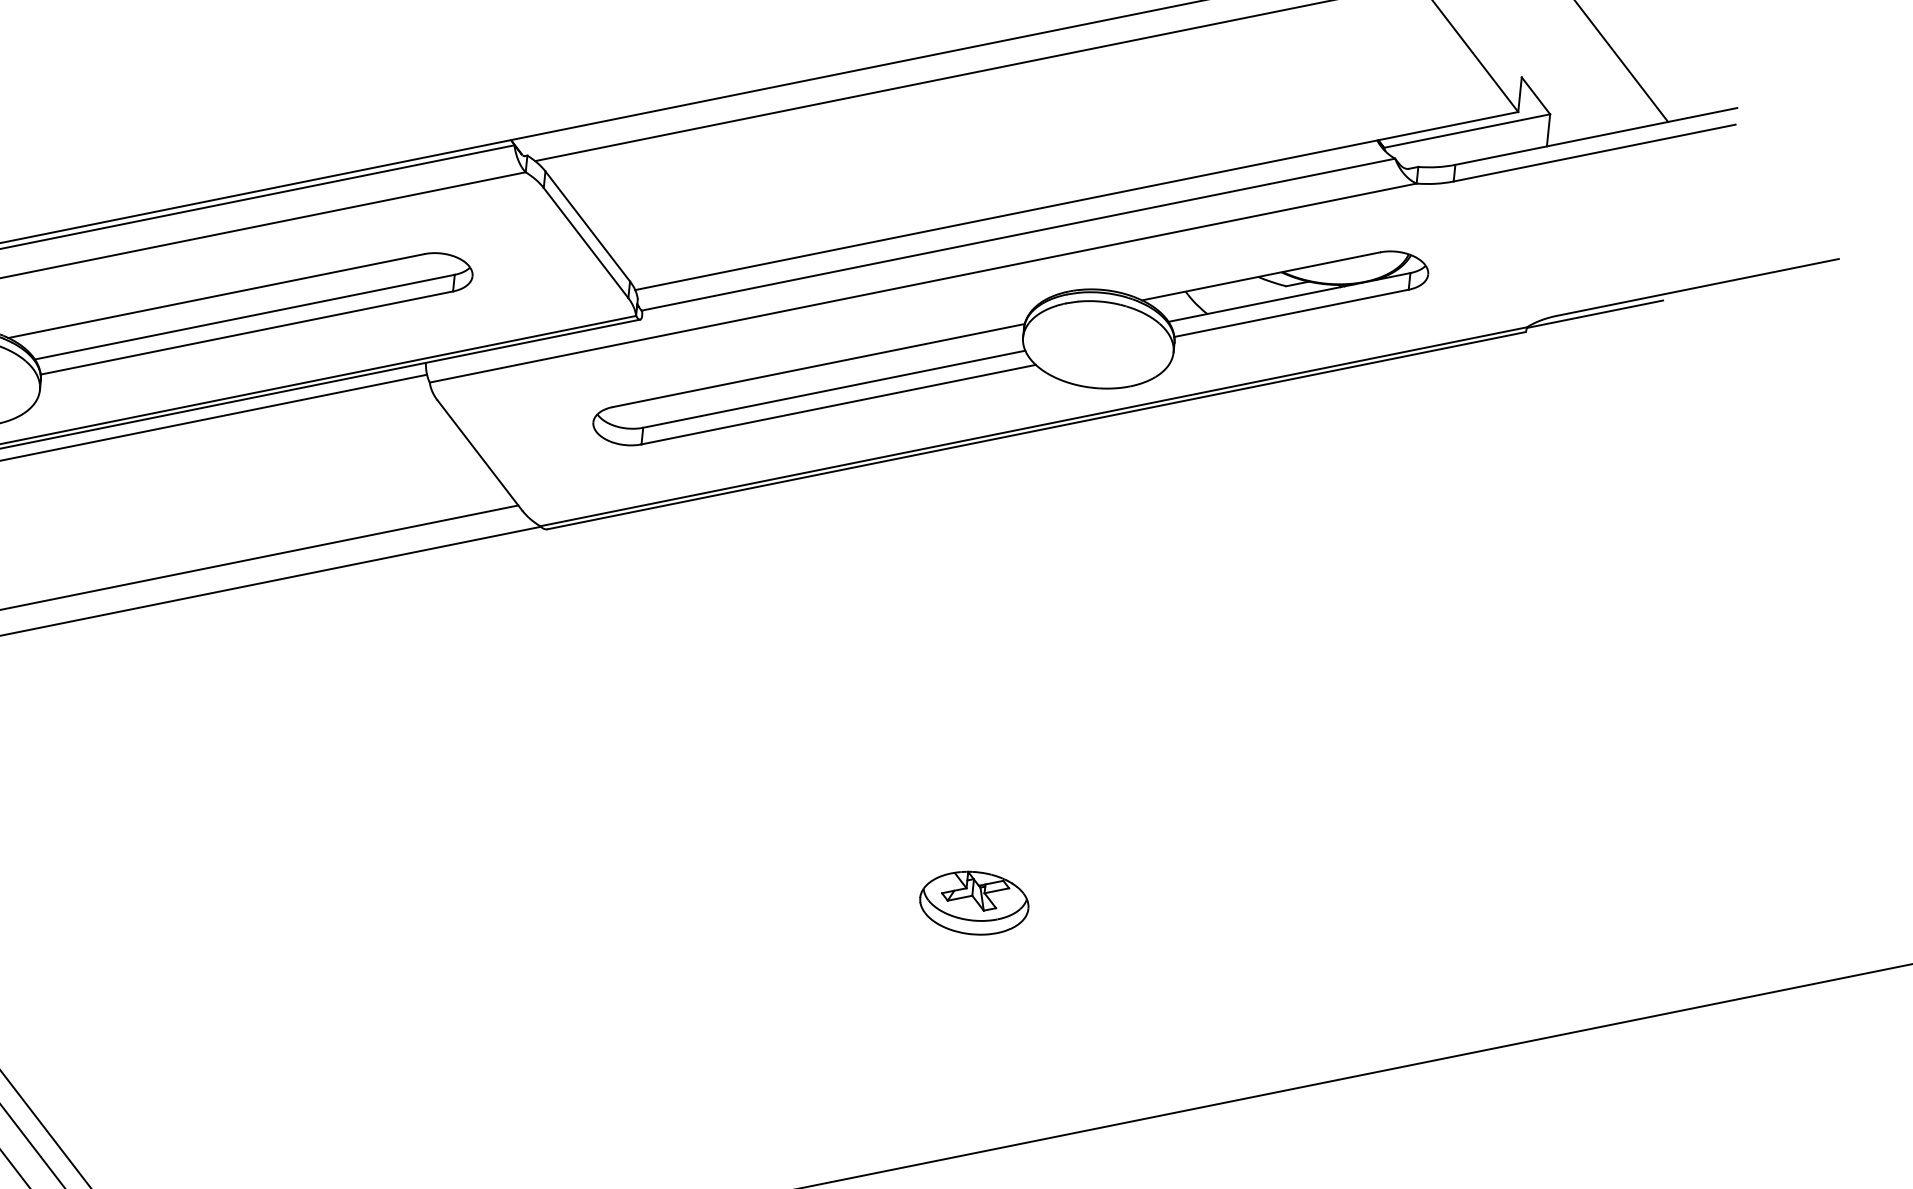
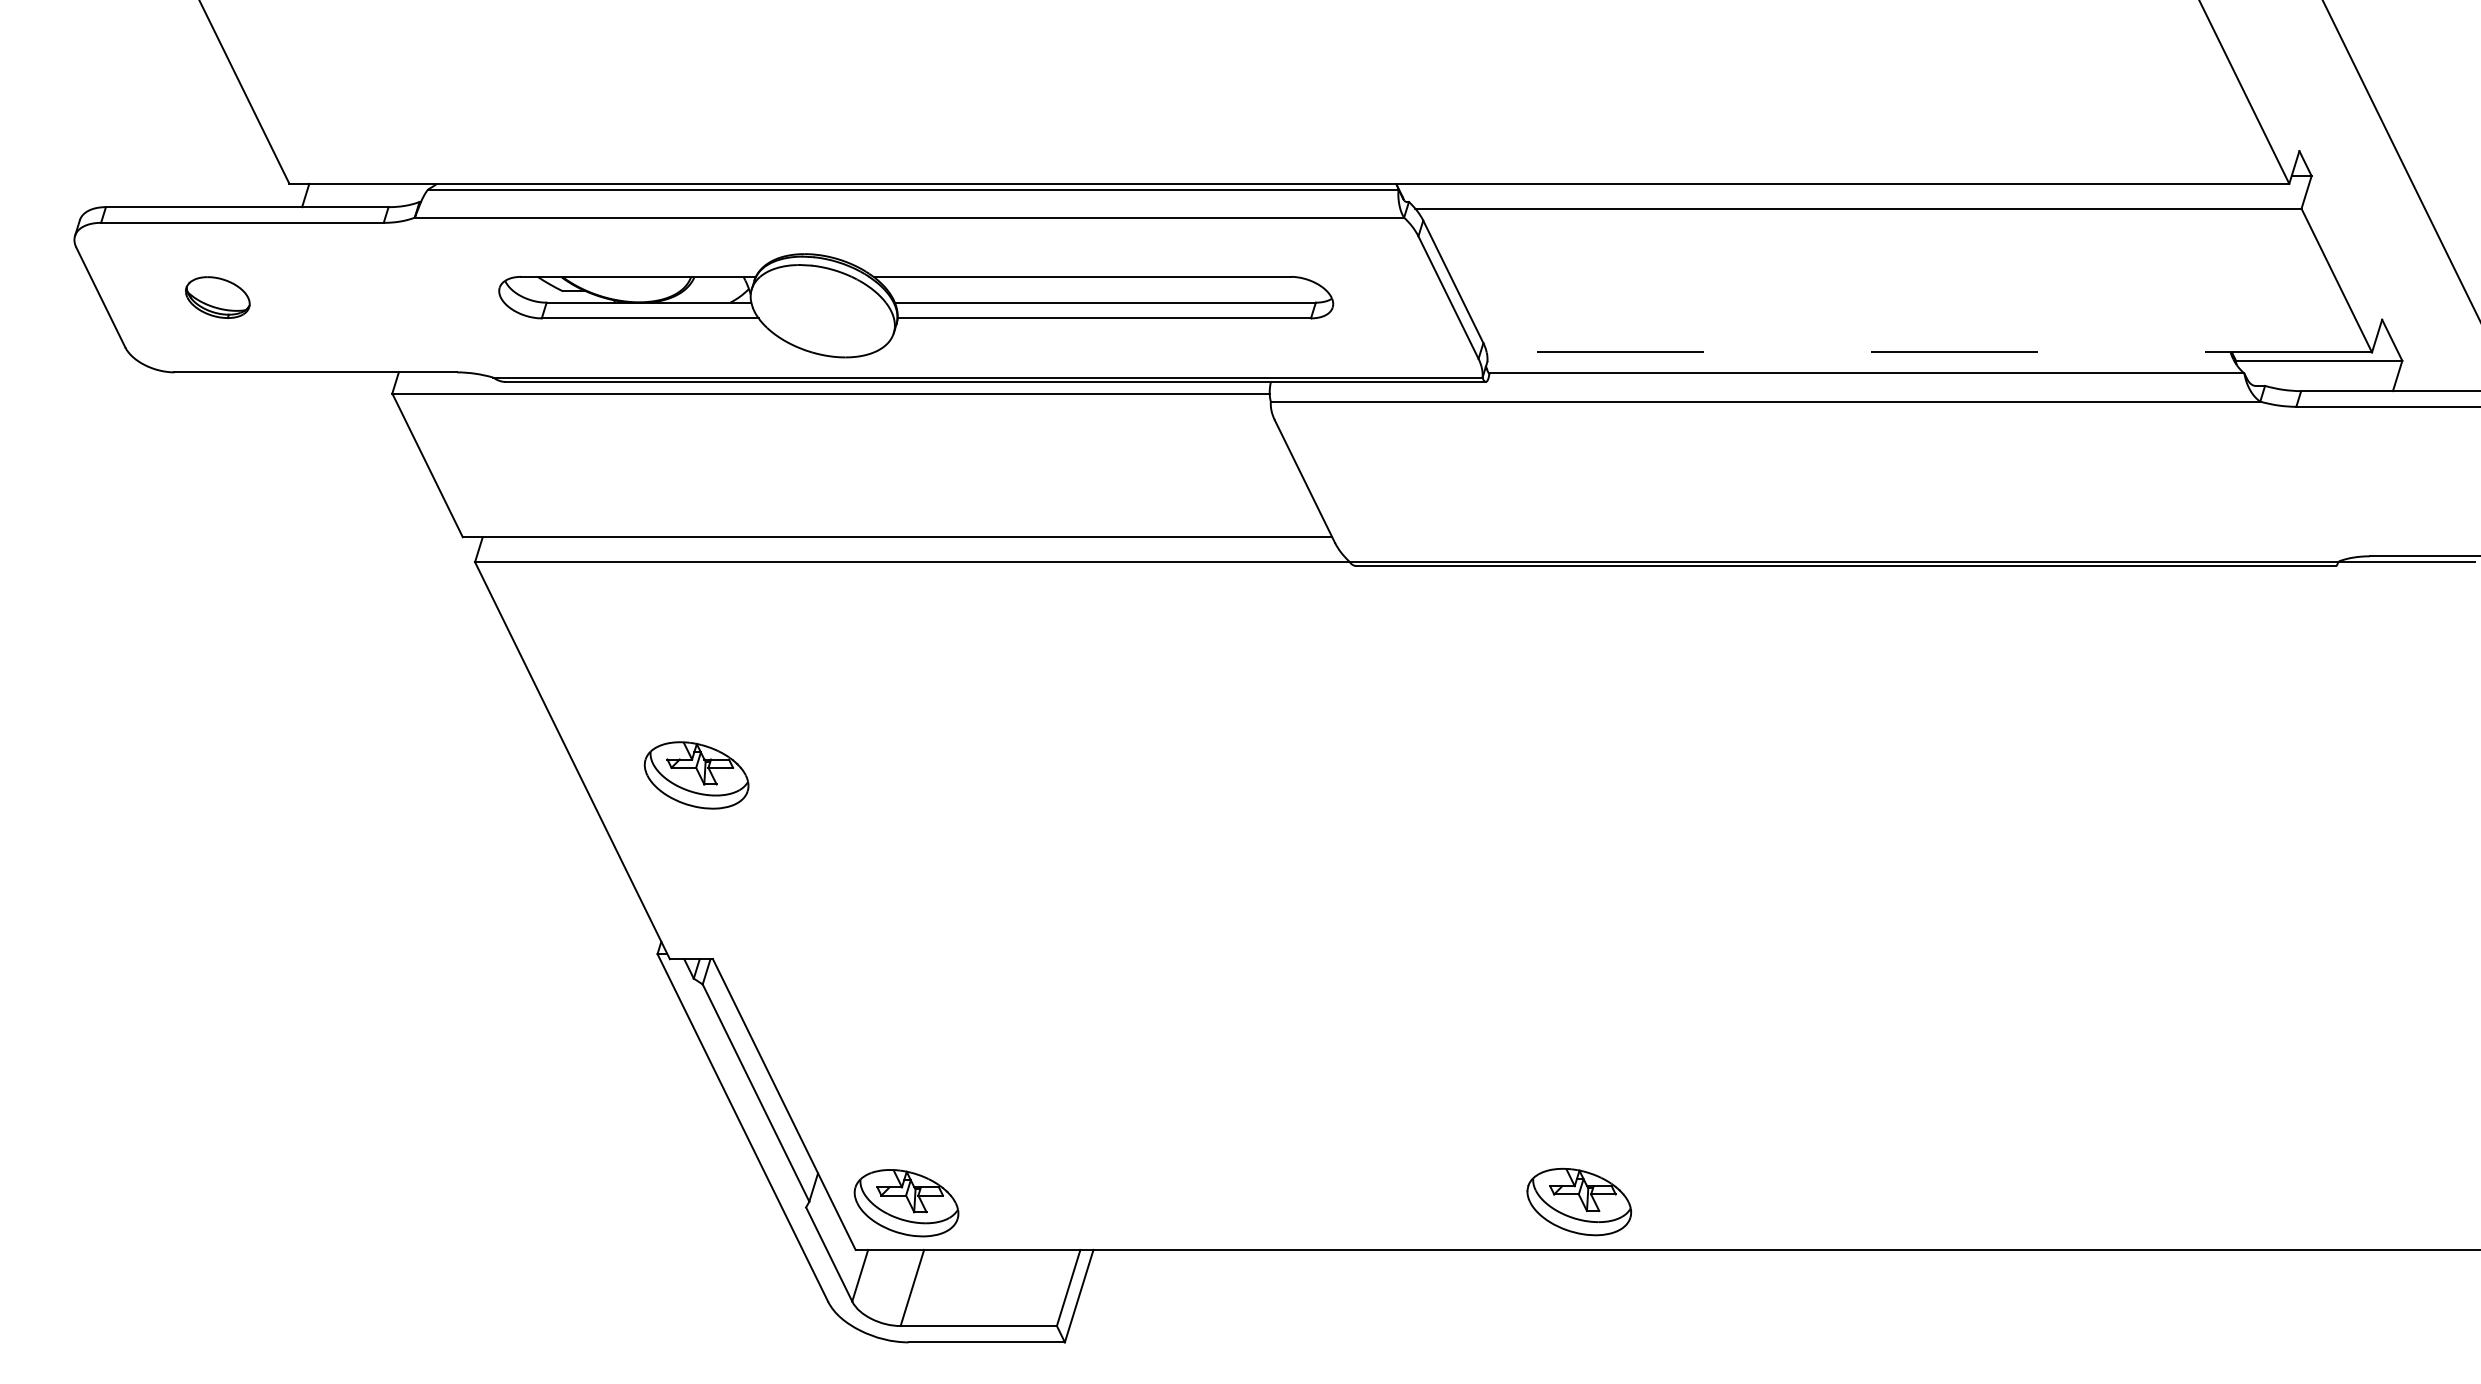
line: (1076, 201) -> (1929, 352), solid -> dashed
part: (1012, 356) -> (1837, 489), removed
part: (974, 902) -> (1579, 1201), moved

